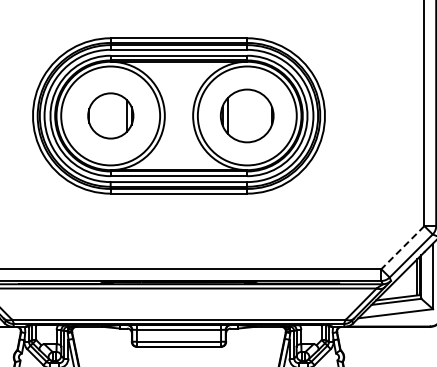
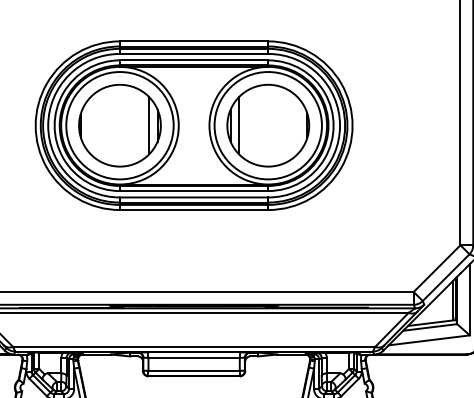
part: (110, 115) -> (119, 125), size x1.67
part: (246, 115) -> (267, 125), size x1.43
line: (402, 248) -> (436, 269), dashed -> solid

